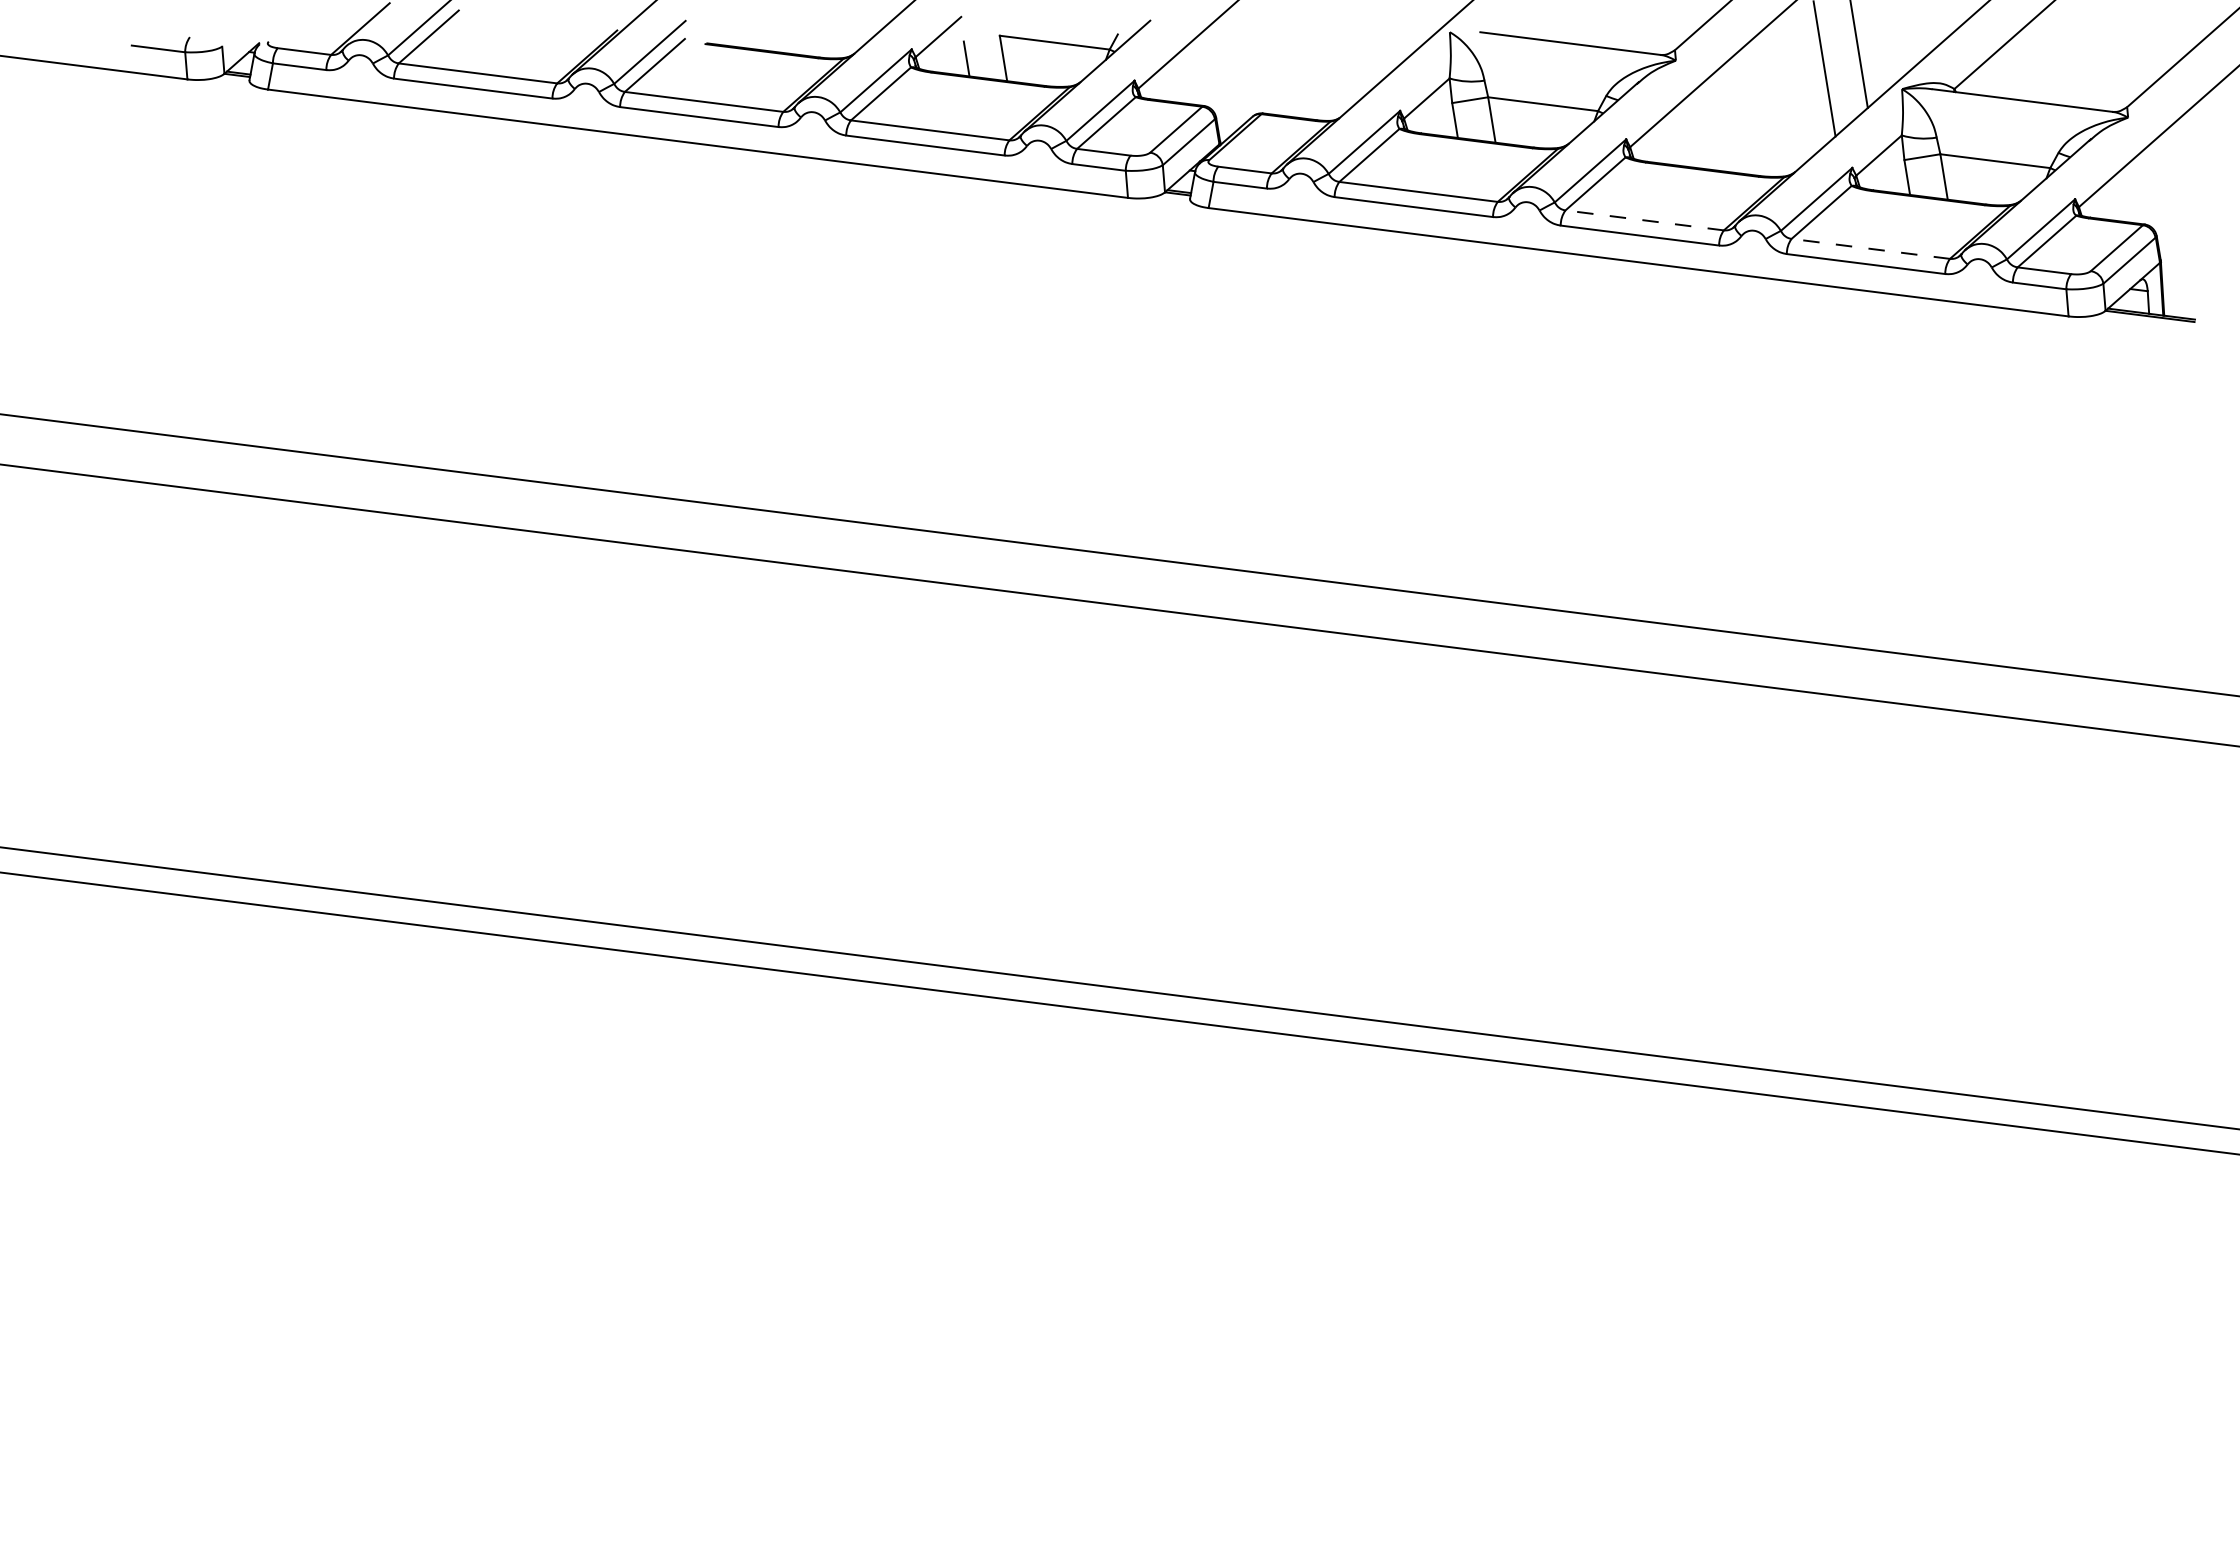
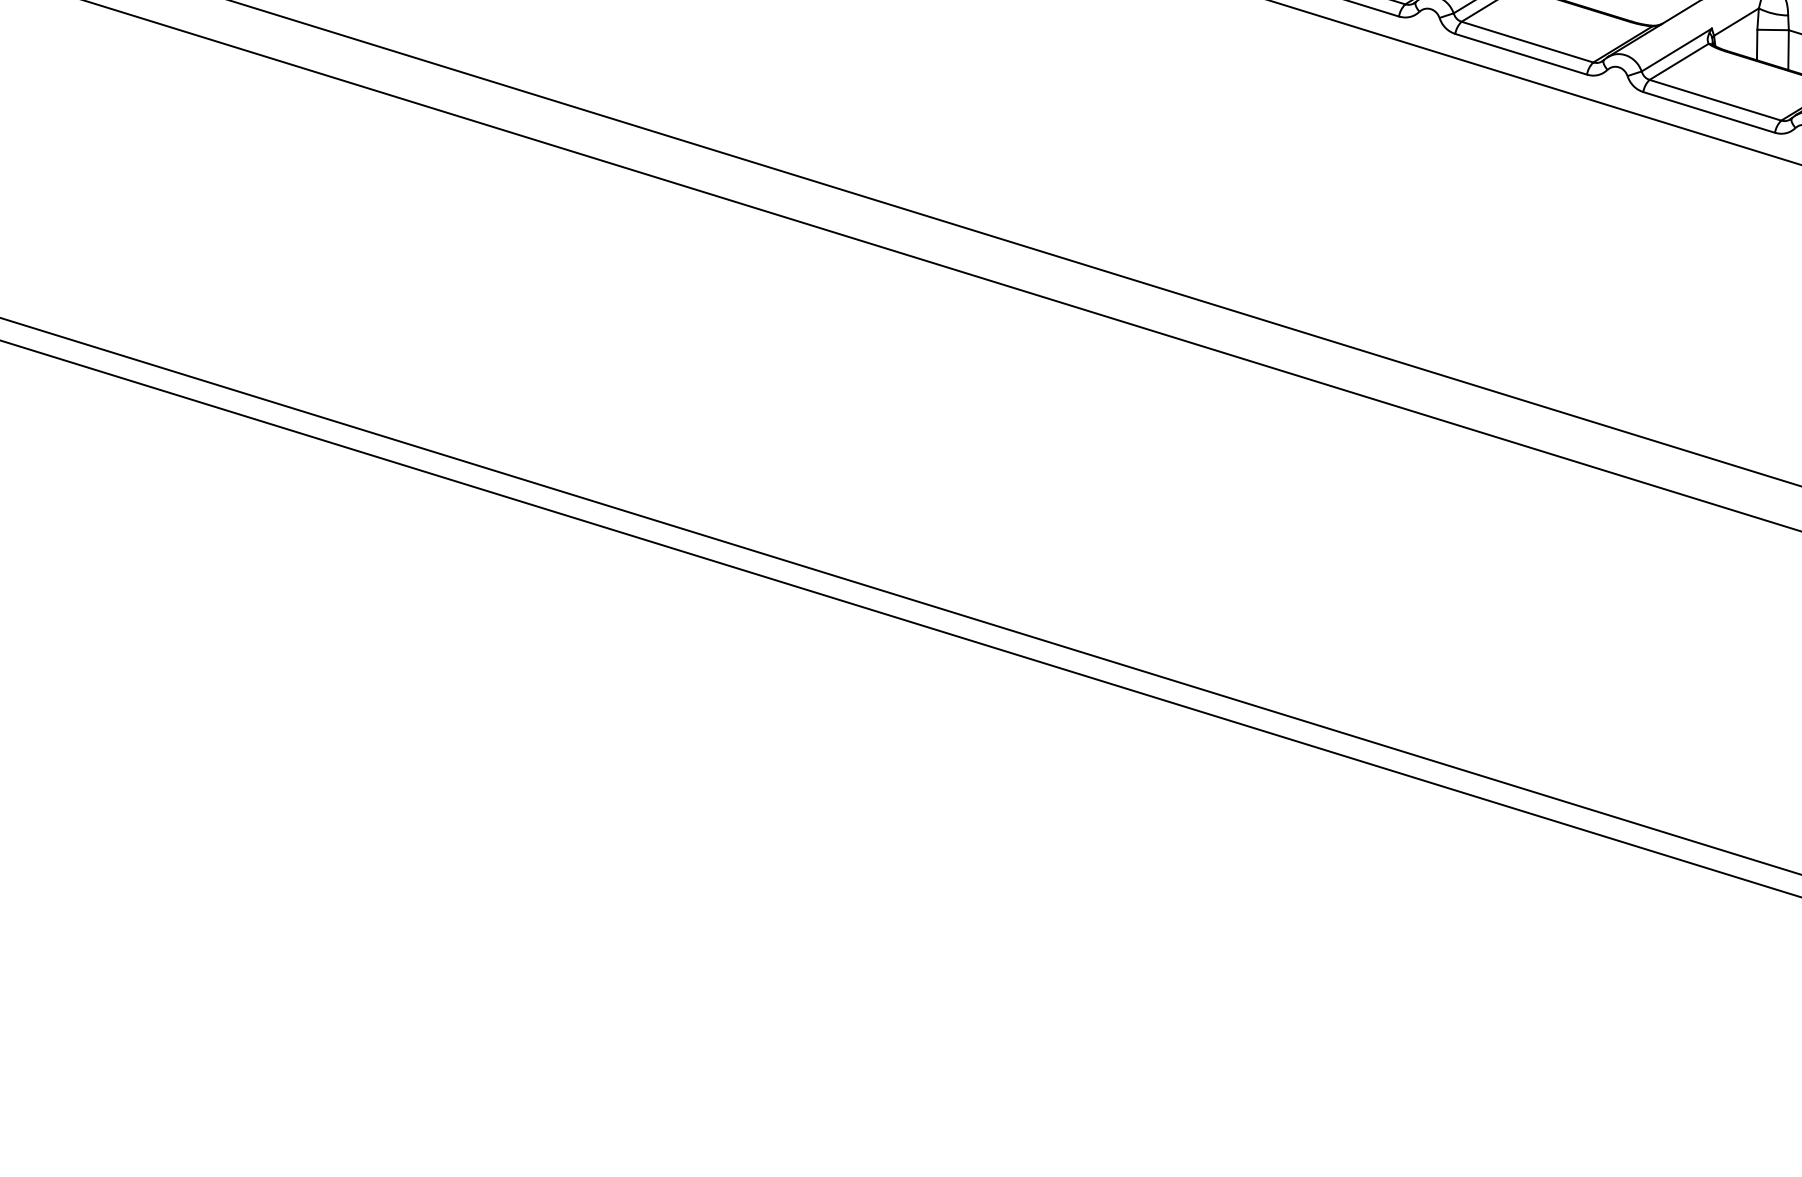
line: (1644, 220) -> (1527, 42), dashed -> solid
line: (1870, 248) -> (1715, 99), dashed -> solid

